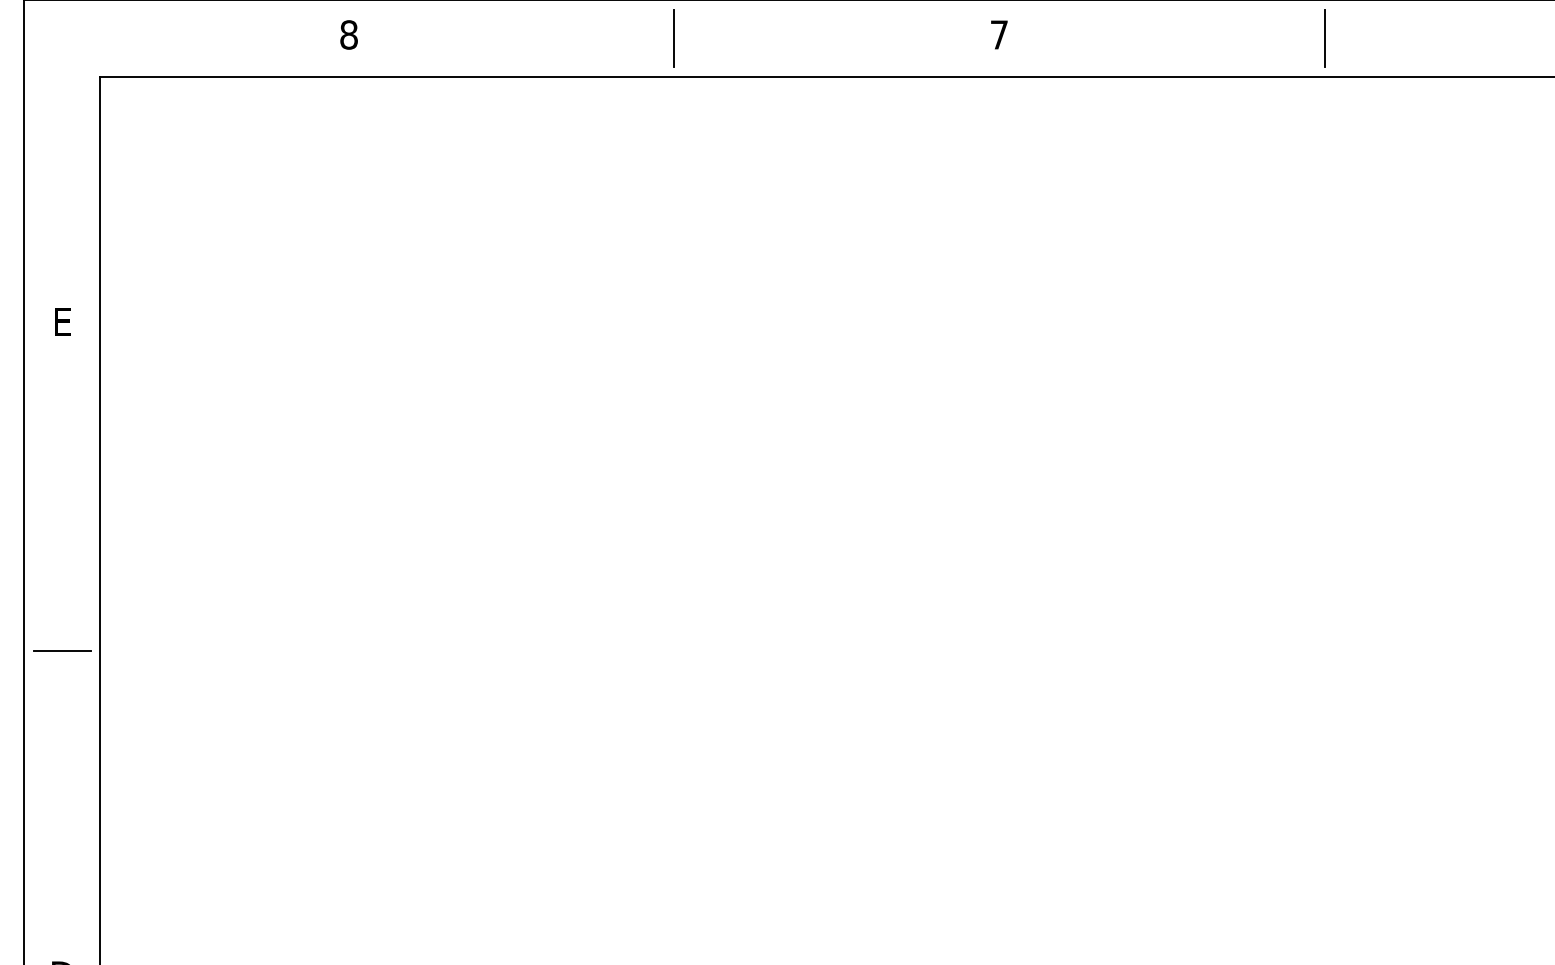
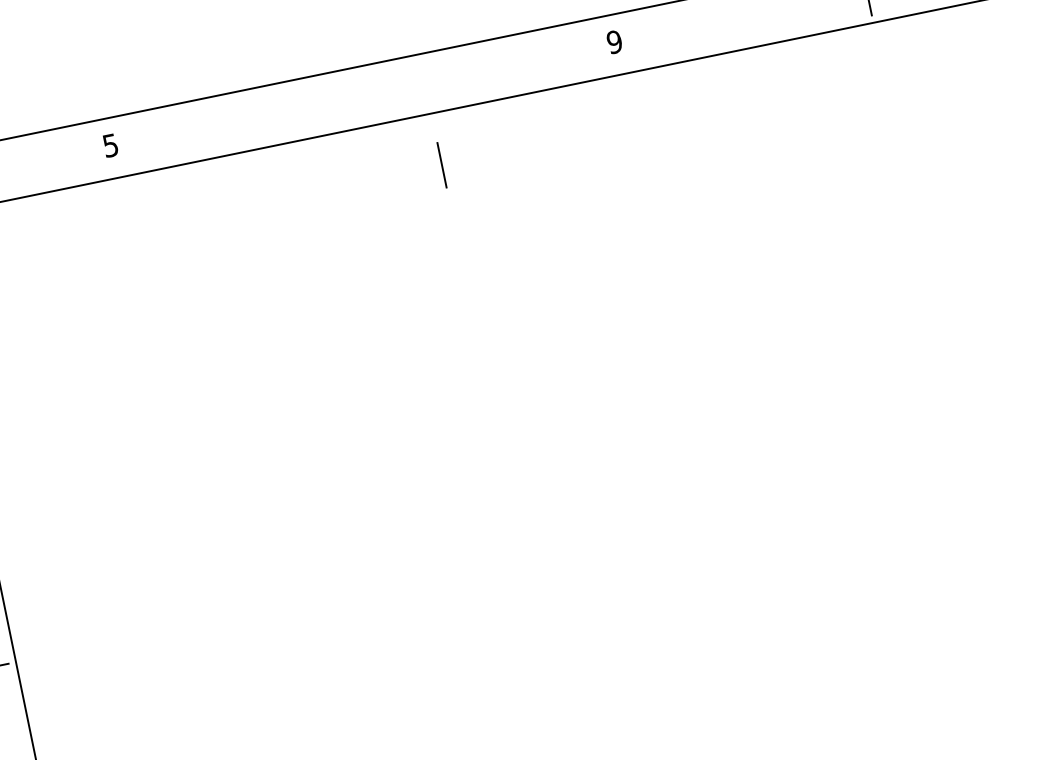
text: (348, 34) -> (110, 145), 8 -> 5
text: (999, 34) -> (614, 41), 7 -> 9
line: (673, 38) -> (441, 165), moved

